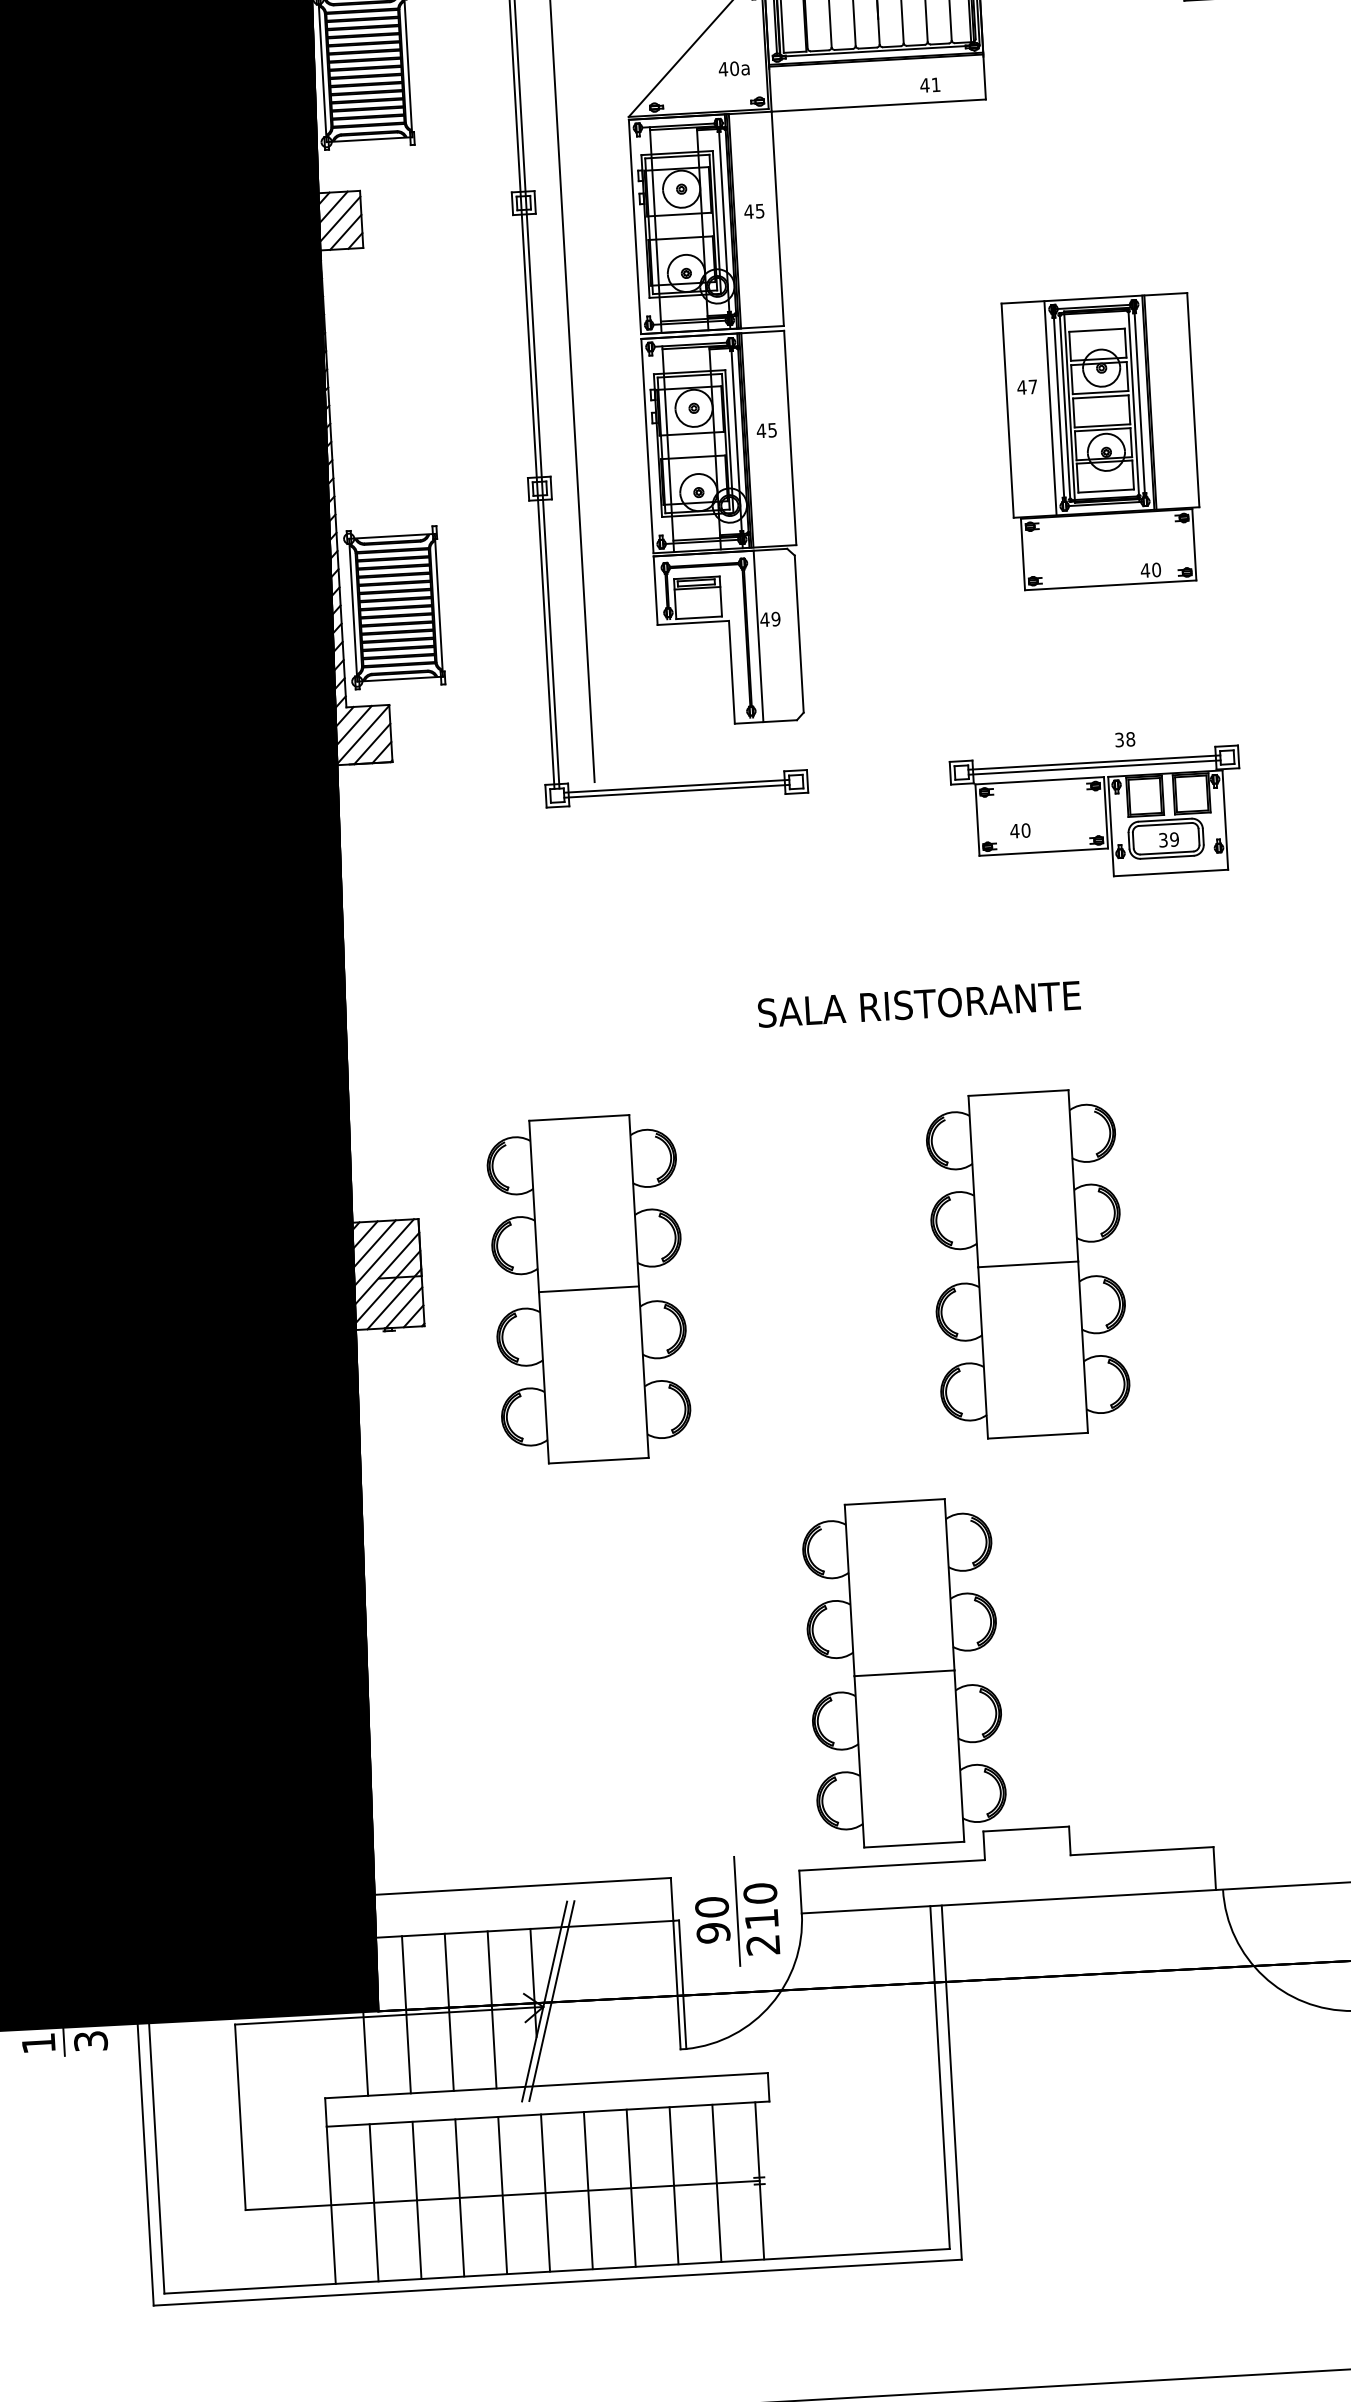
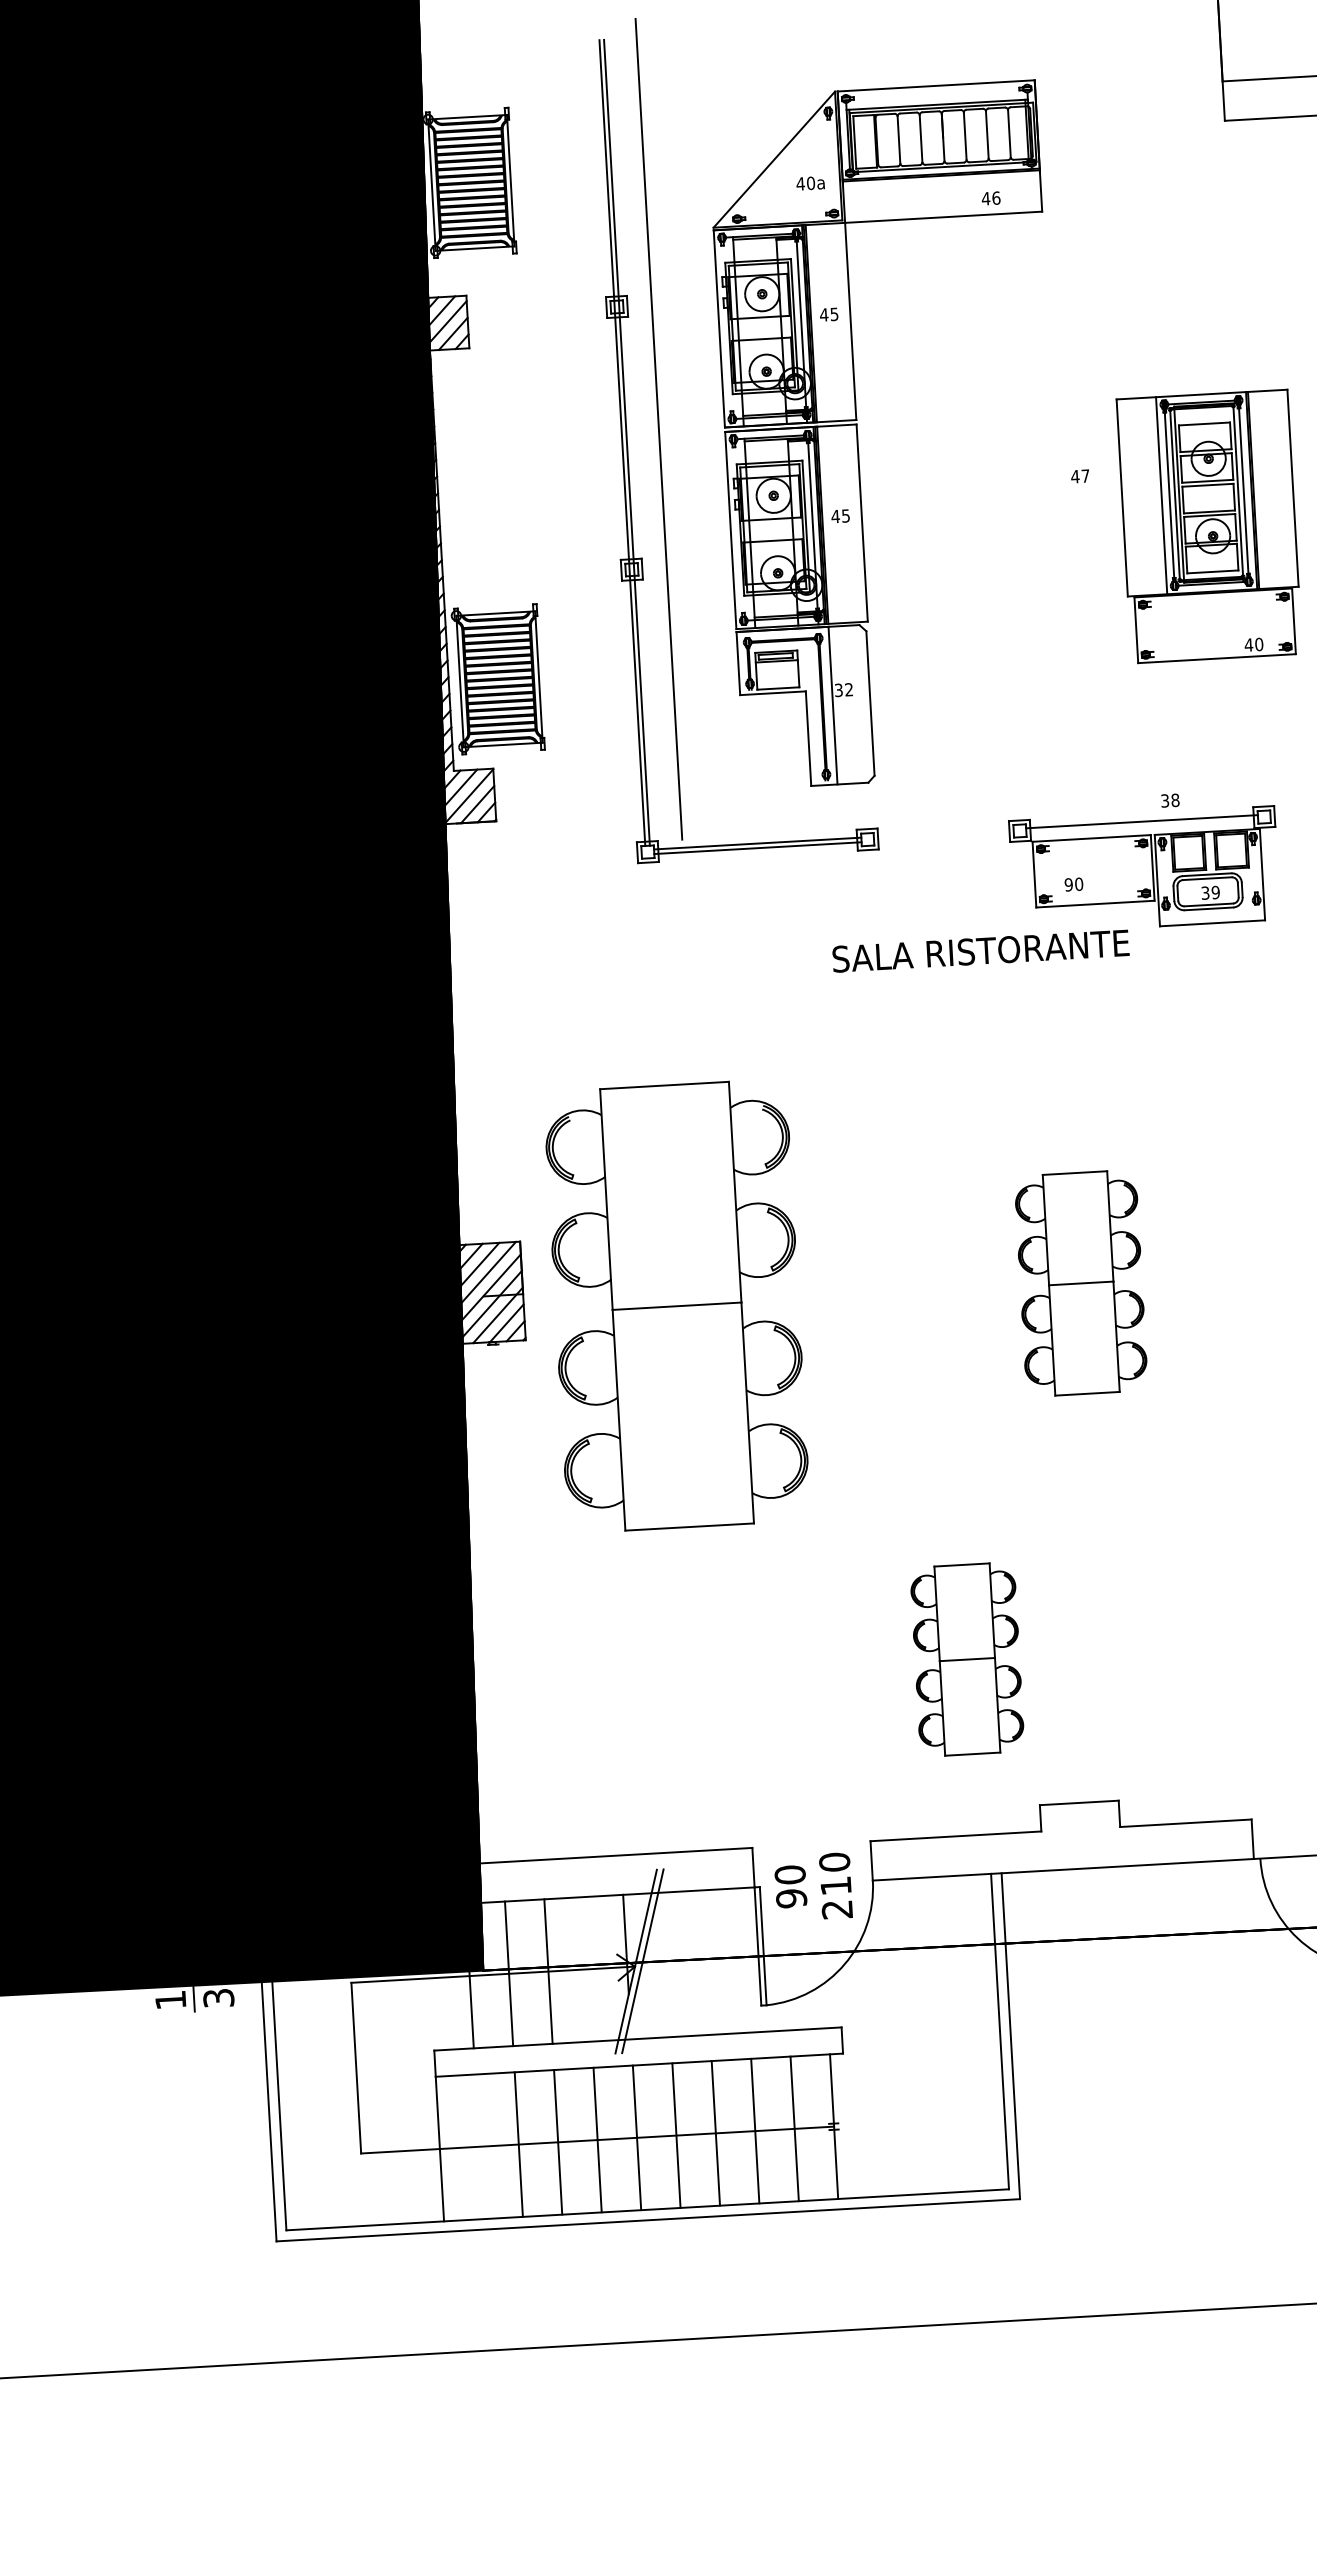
text: (936, 84) -> (996, 197), 41 -> 46
part: (1100, 441) -> (1207, 526), moved
text: (769, 619) -> (843, 690), 49 -> 32
line: (1094, 766) -> (1142, 825), removed
text: (1014, 830) -> (1068, 884), 40 -> 90
text: (918, 1003) -> (980, 950), moved
part: (1028, 1264) -> (1081, 1283), size x0.7
part: (588, 1289) -> (676, 1306), size x1.4
part: (904, 1673) -> (967, 1659), size x0.6
line: (737, 1911) -> (813, 1878), removed
line: (491, 2010) -> (587, 1969), removed
line: (374, 2202) -> (479, 2146), removed

